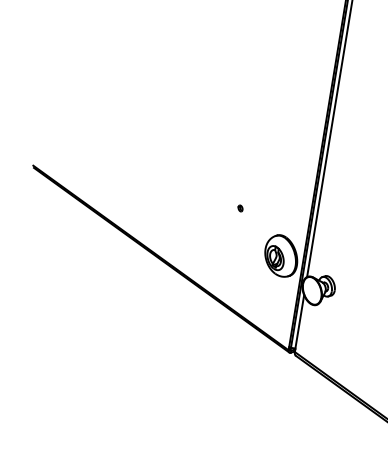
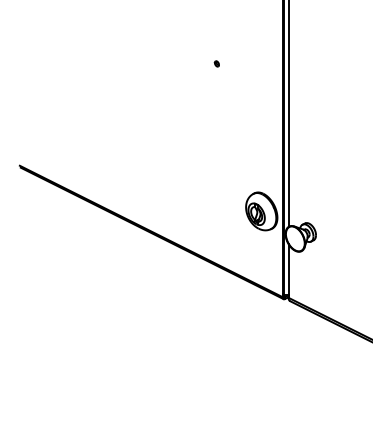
part: (240, 207) -> (216, 63), moved

